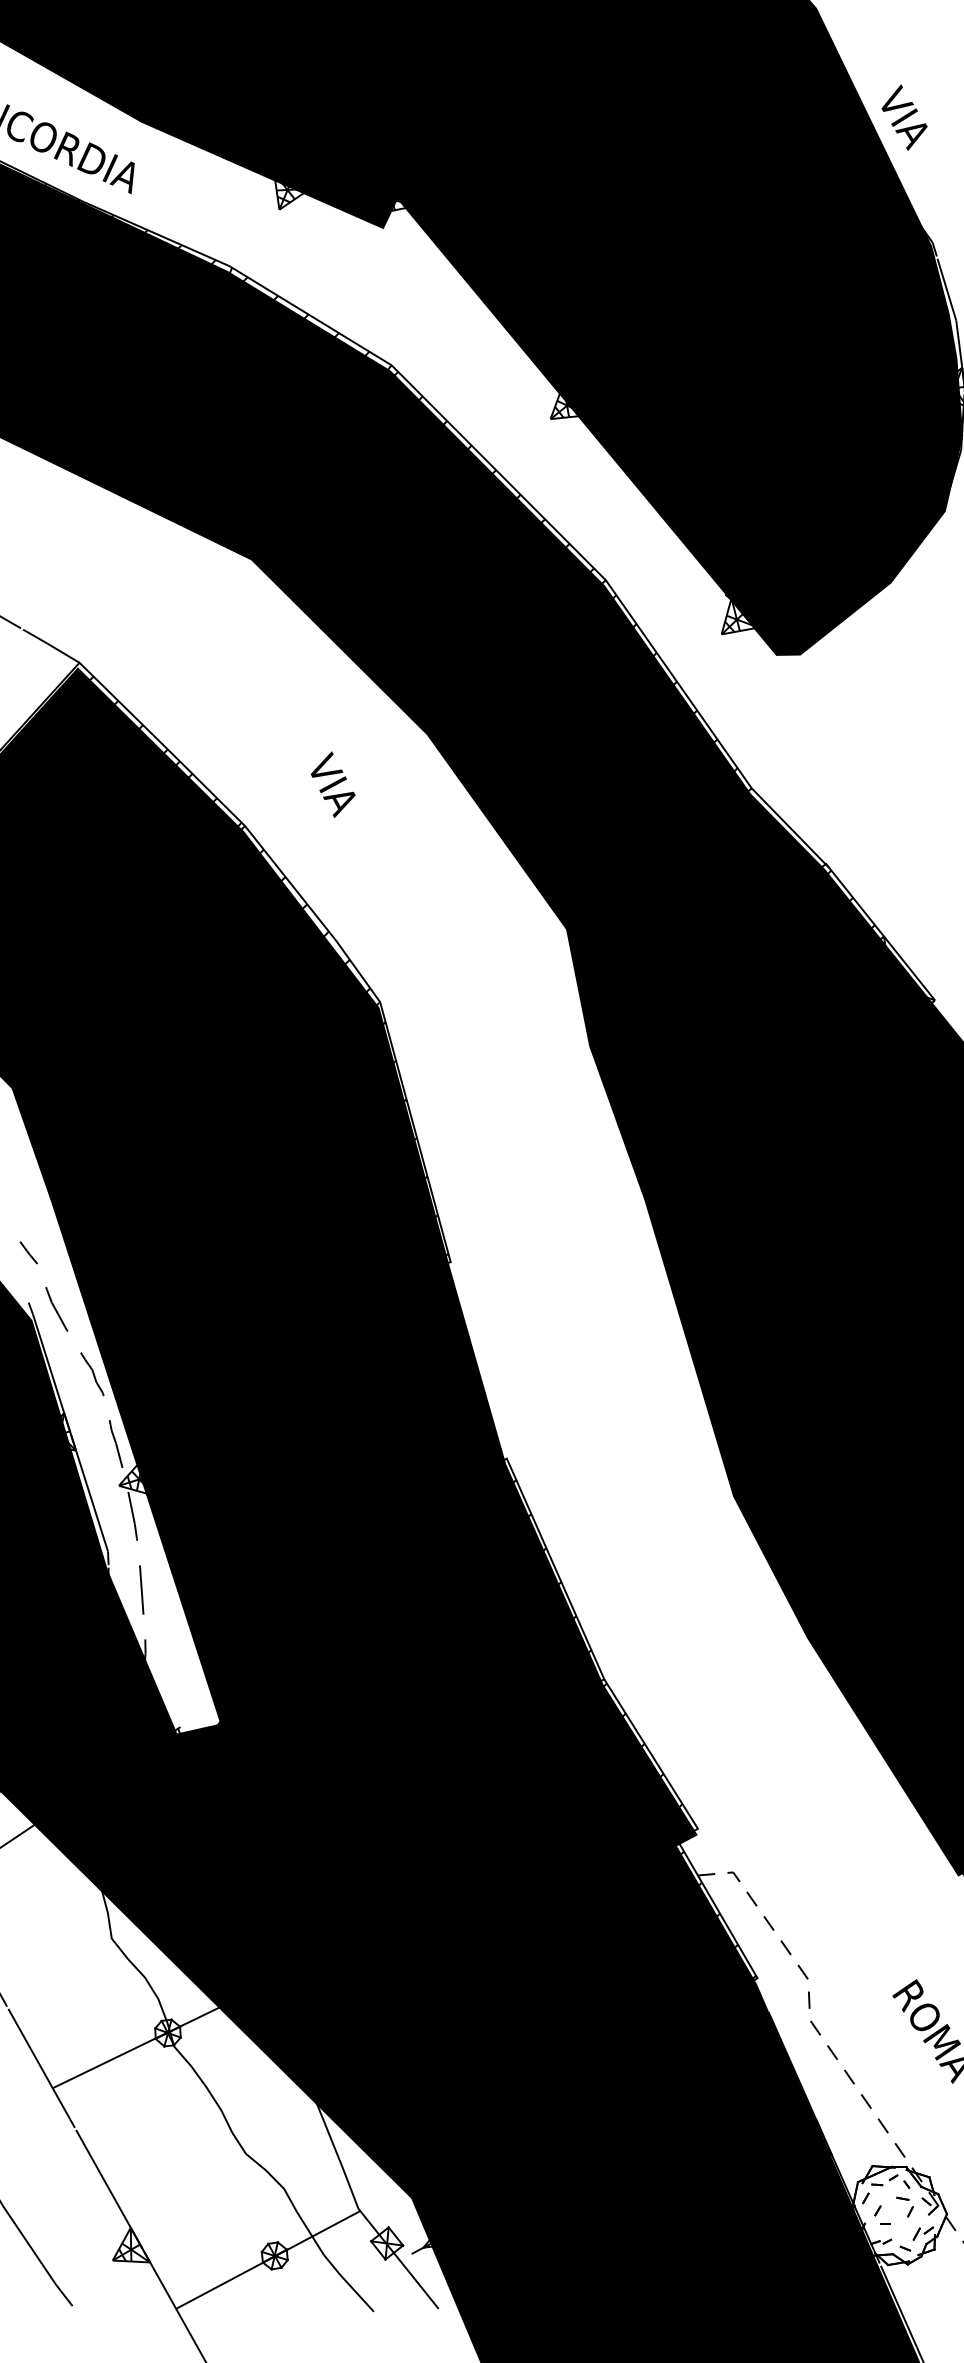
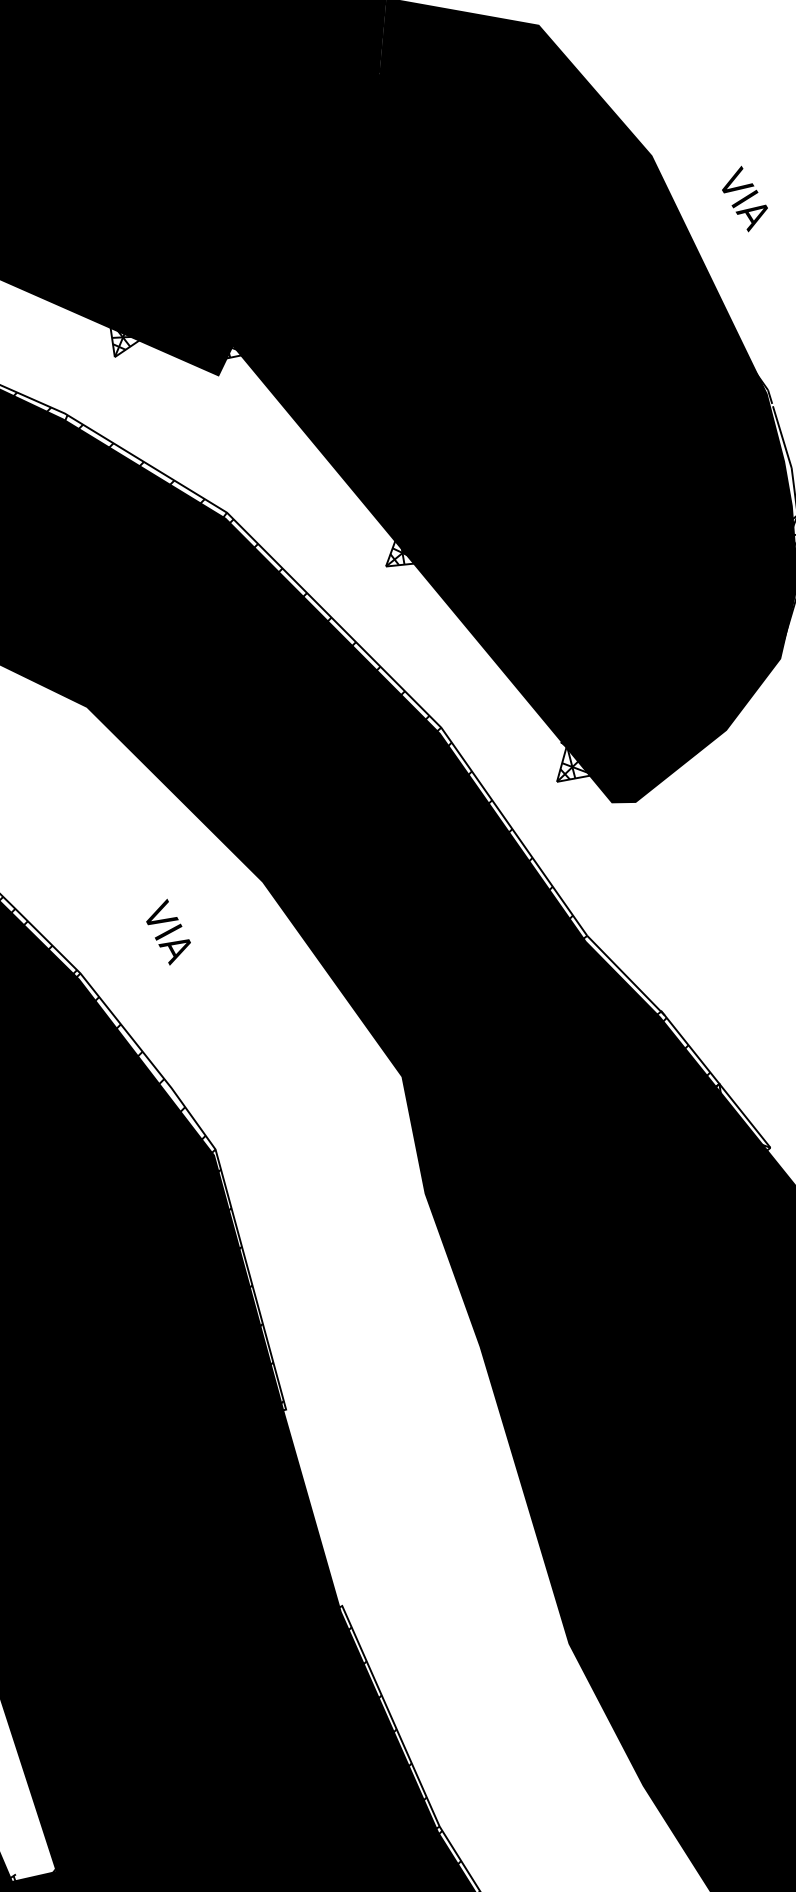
text: (904, 117) -> (744, 198), moved

